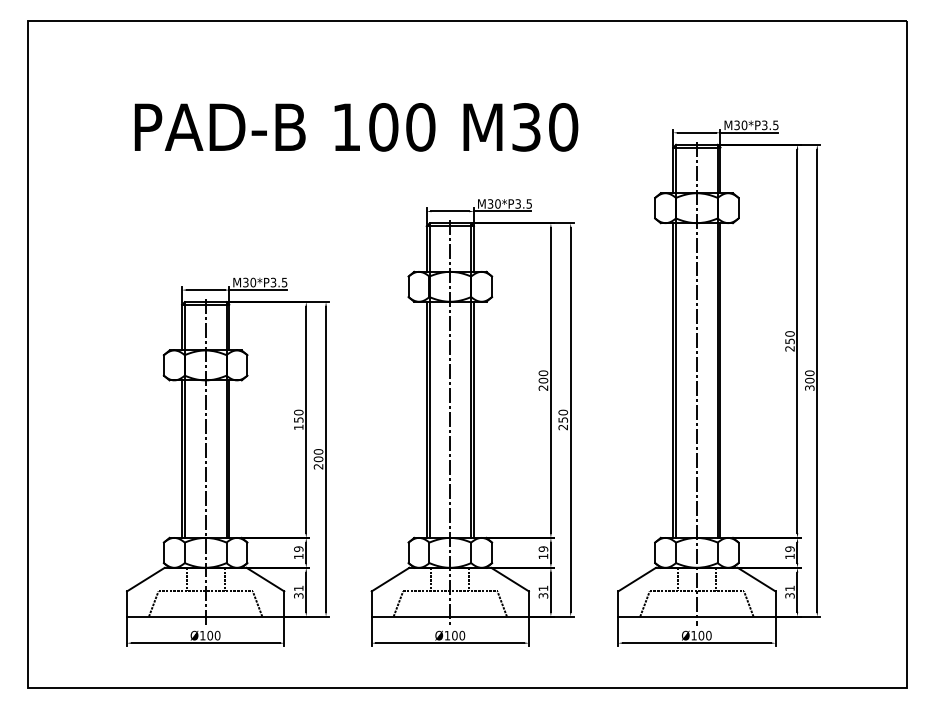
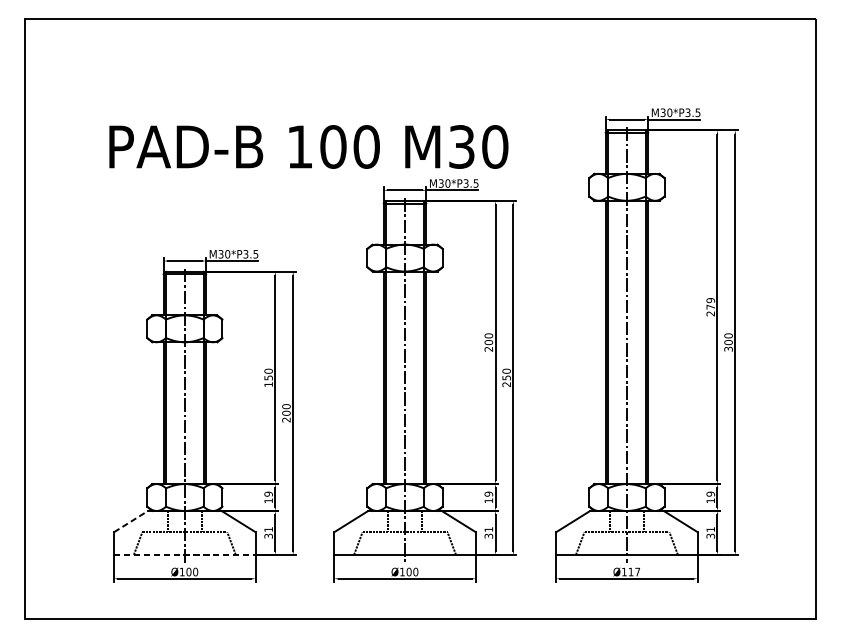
text: (356, 127) -> (308, 147), moved
text: (789, 337) -> (710, 303), 250 -> 279
line: (146, 579) -> (131, 521), solid -> dashed
line: (205, 616) -> (184, 554), solid -> dashed
text: (704, 635) -> (633, 571), Ø100 -> Ø117

